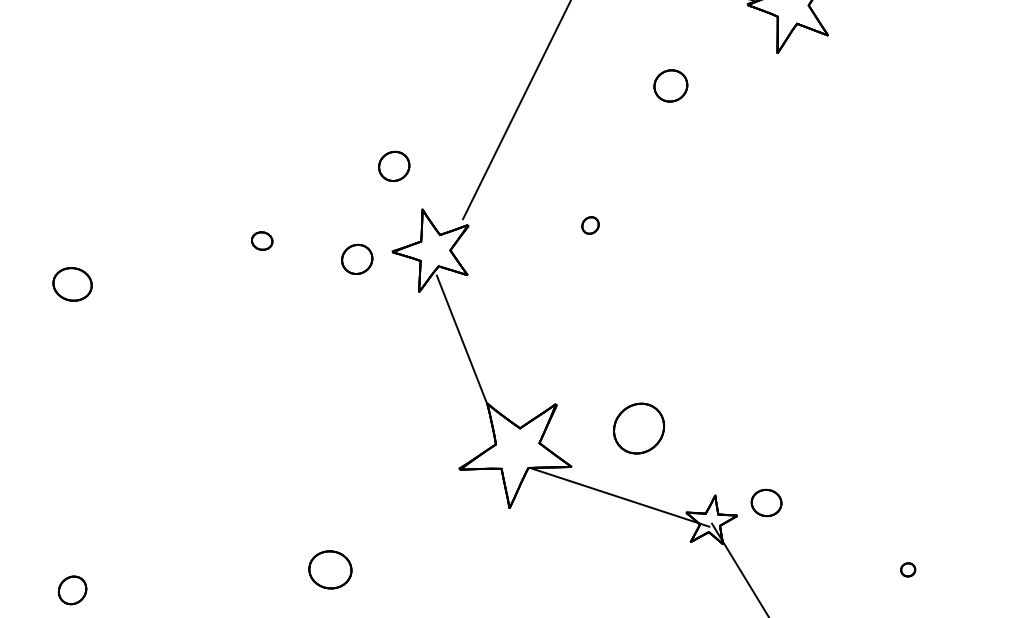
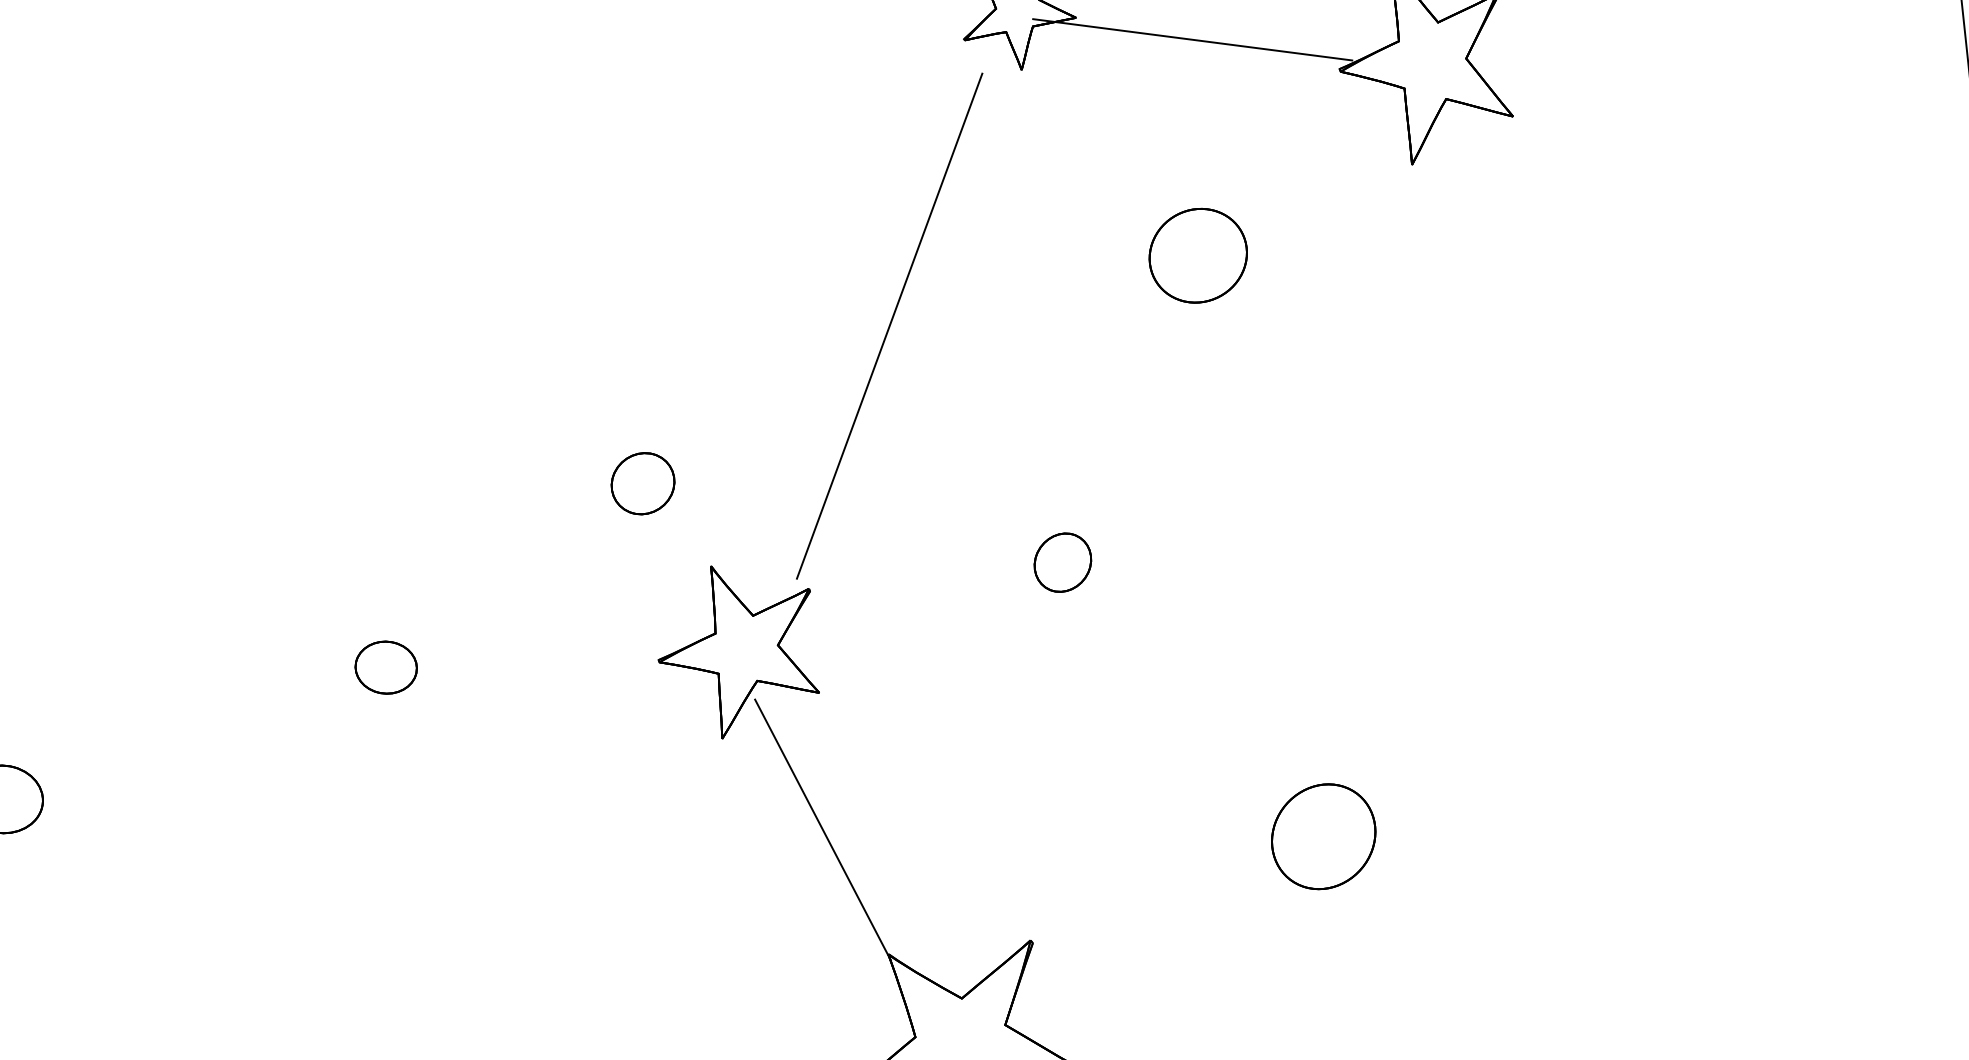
part: (670, 85) -> (1197, 254), size x1.43
part: (590, 225) -> (1062, 562), size x1.67
part: (261, 240) -> (384, 666), size x1.43
part: (357, 258) -> (587, 682), removed
part: (639, 428) -> (1324, 836), moved

